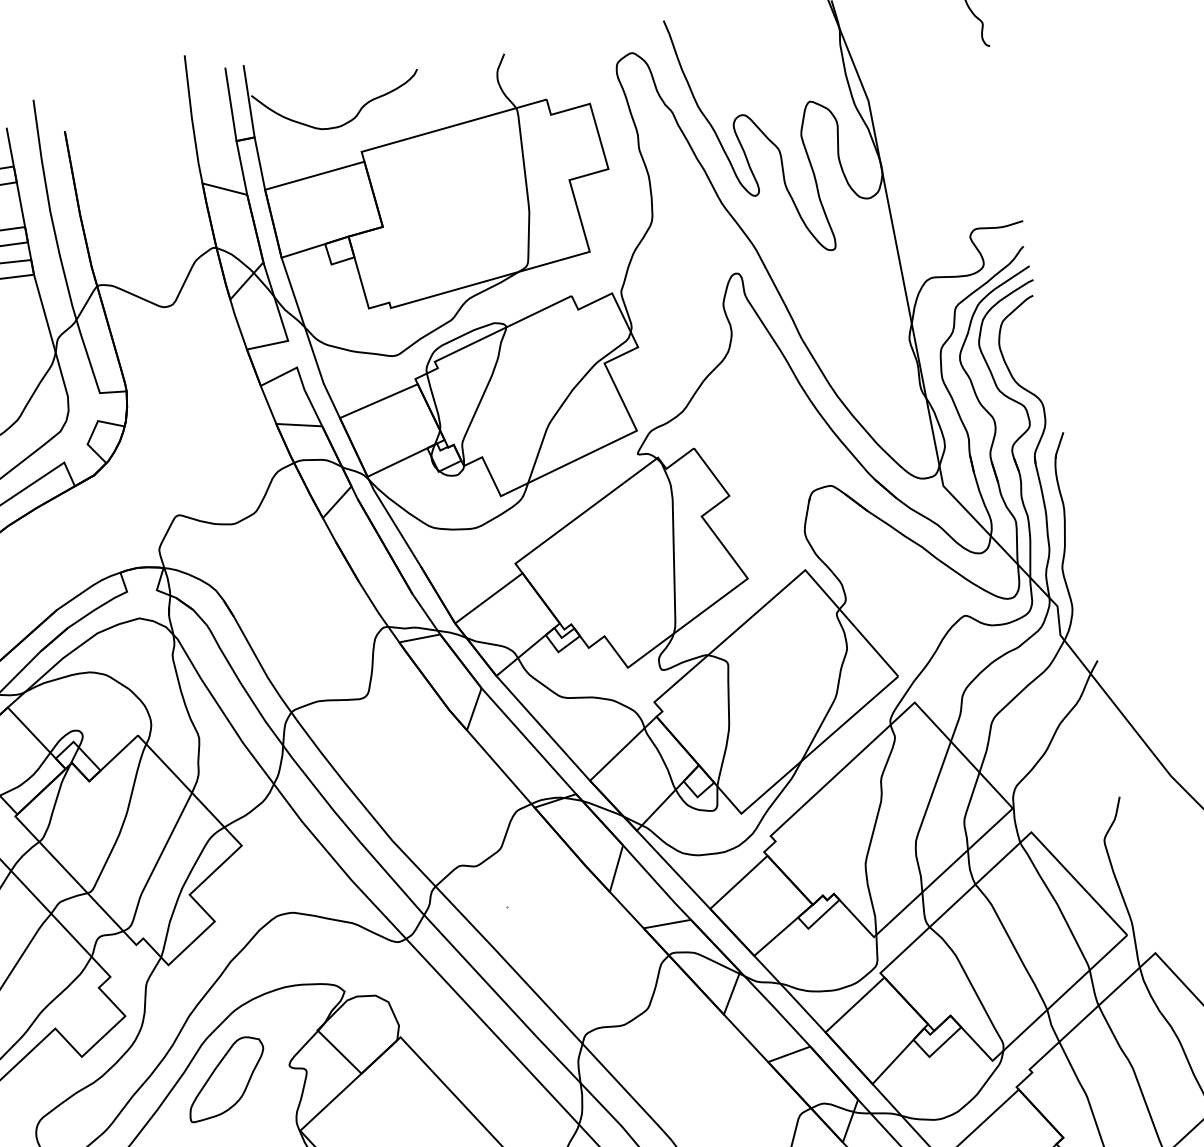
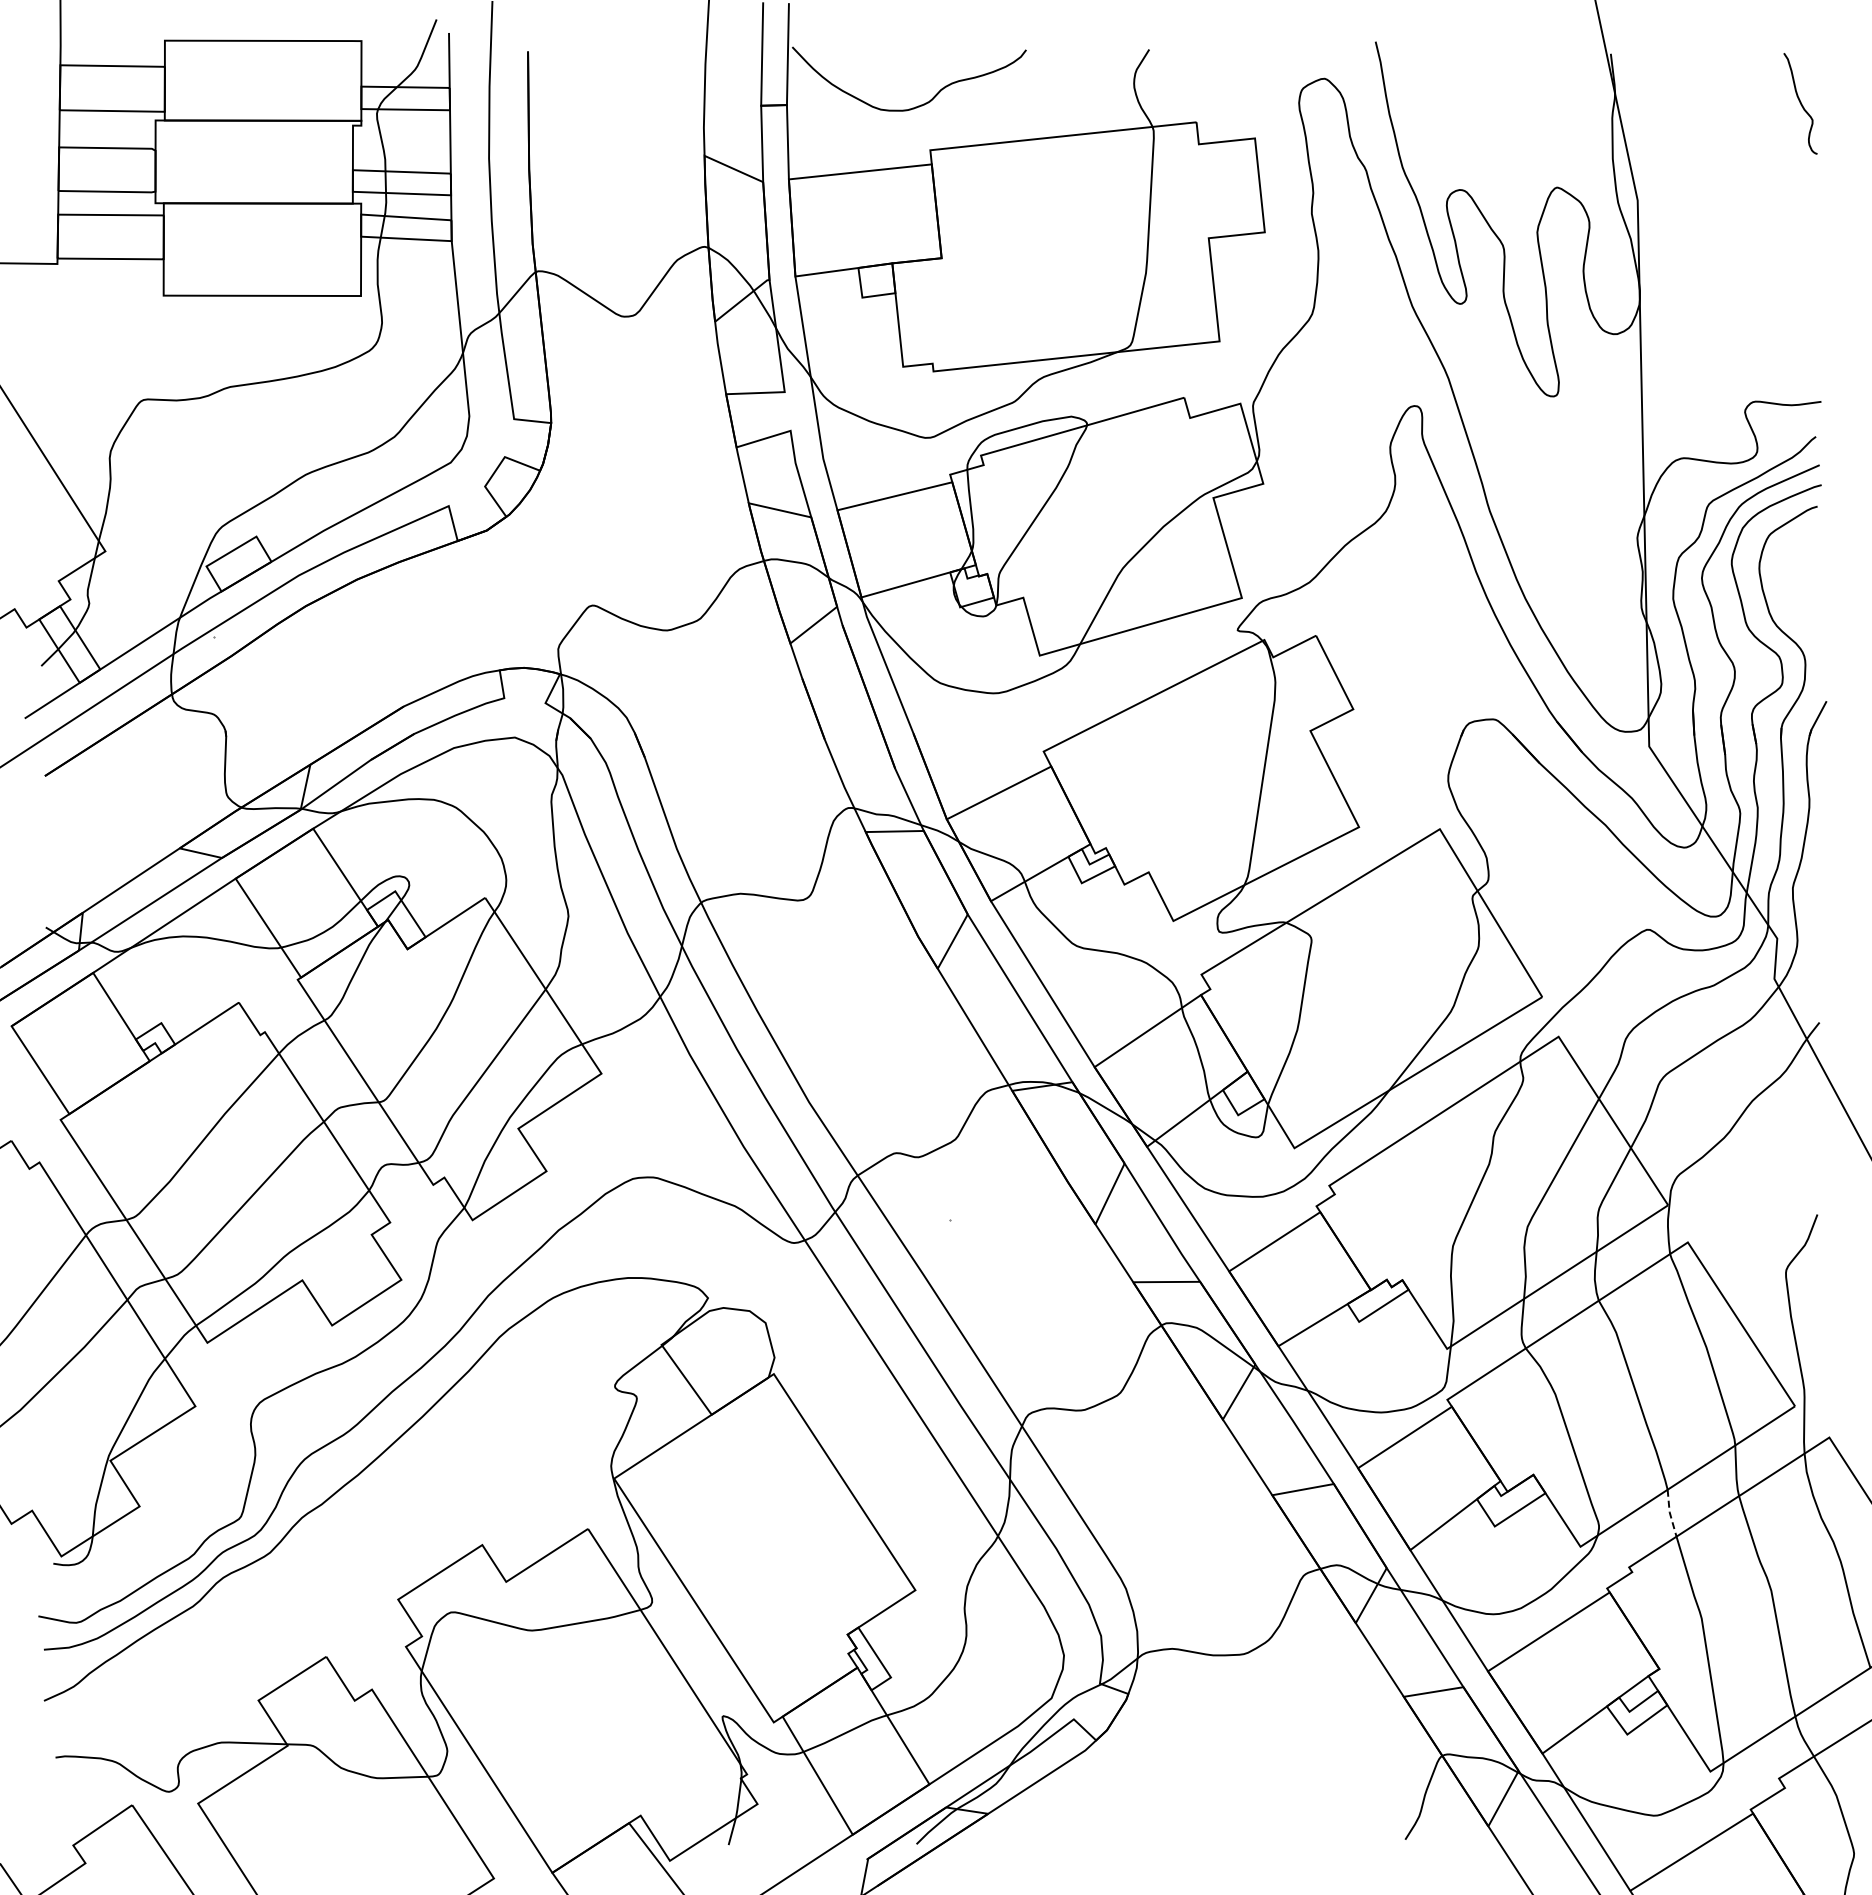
line: (1051, 1026) -> (1669, 1513), solid -> dashed
part: (225, 1078) -> (524, 1389), removed

